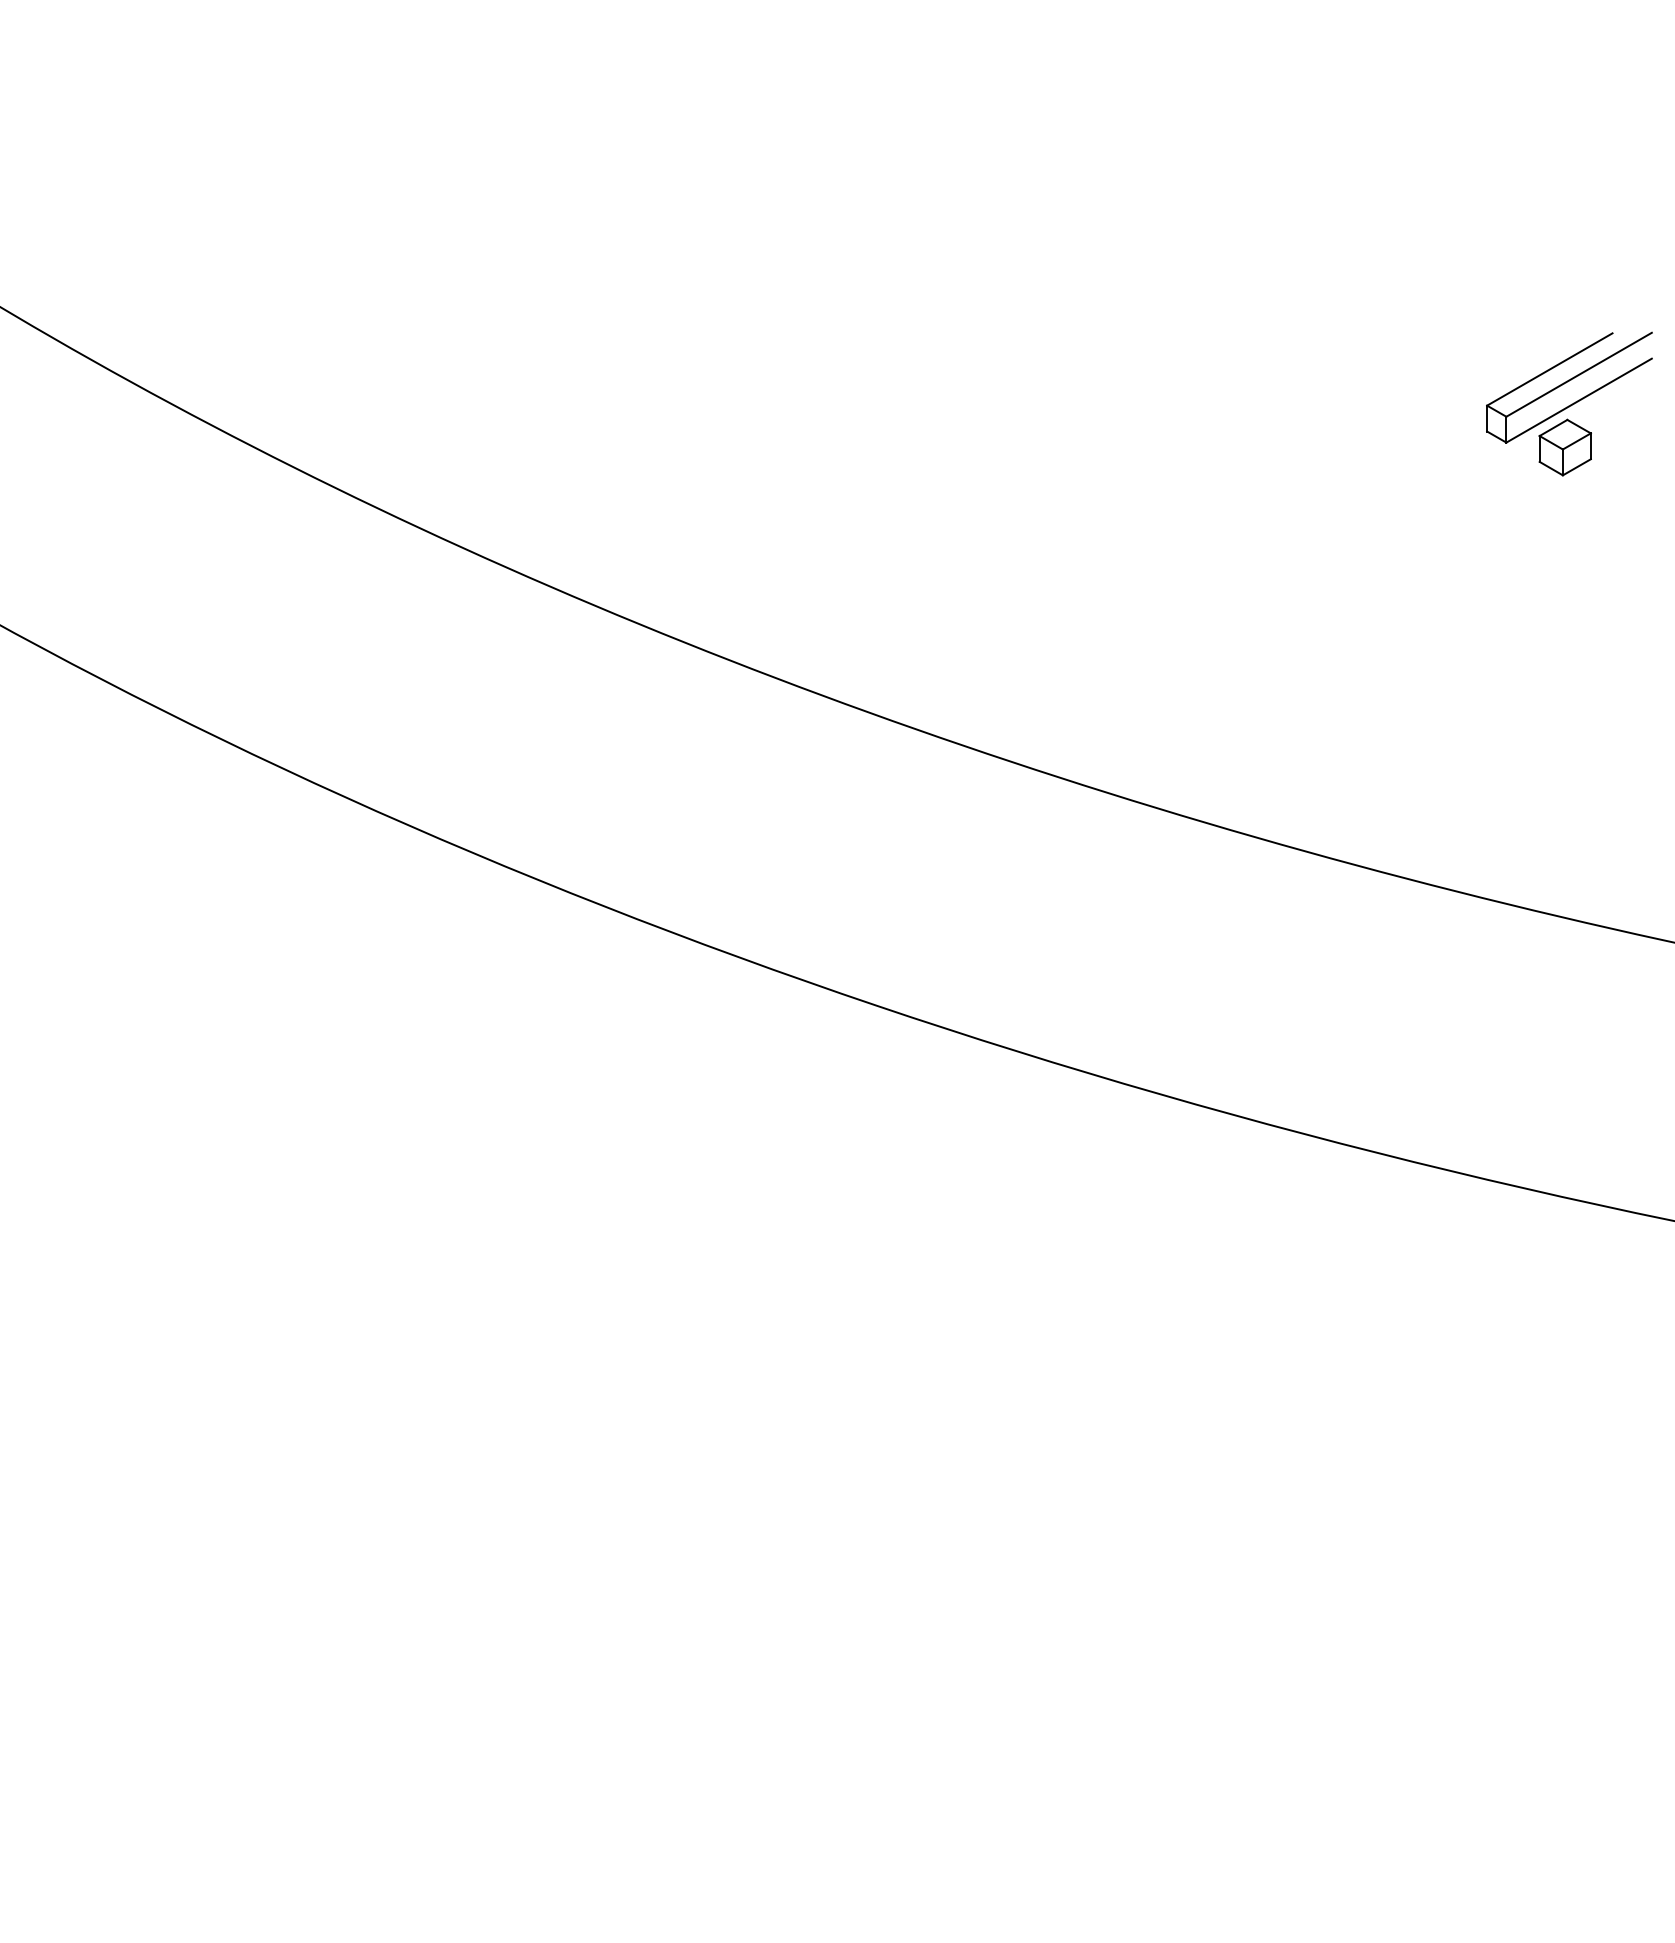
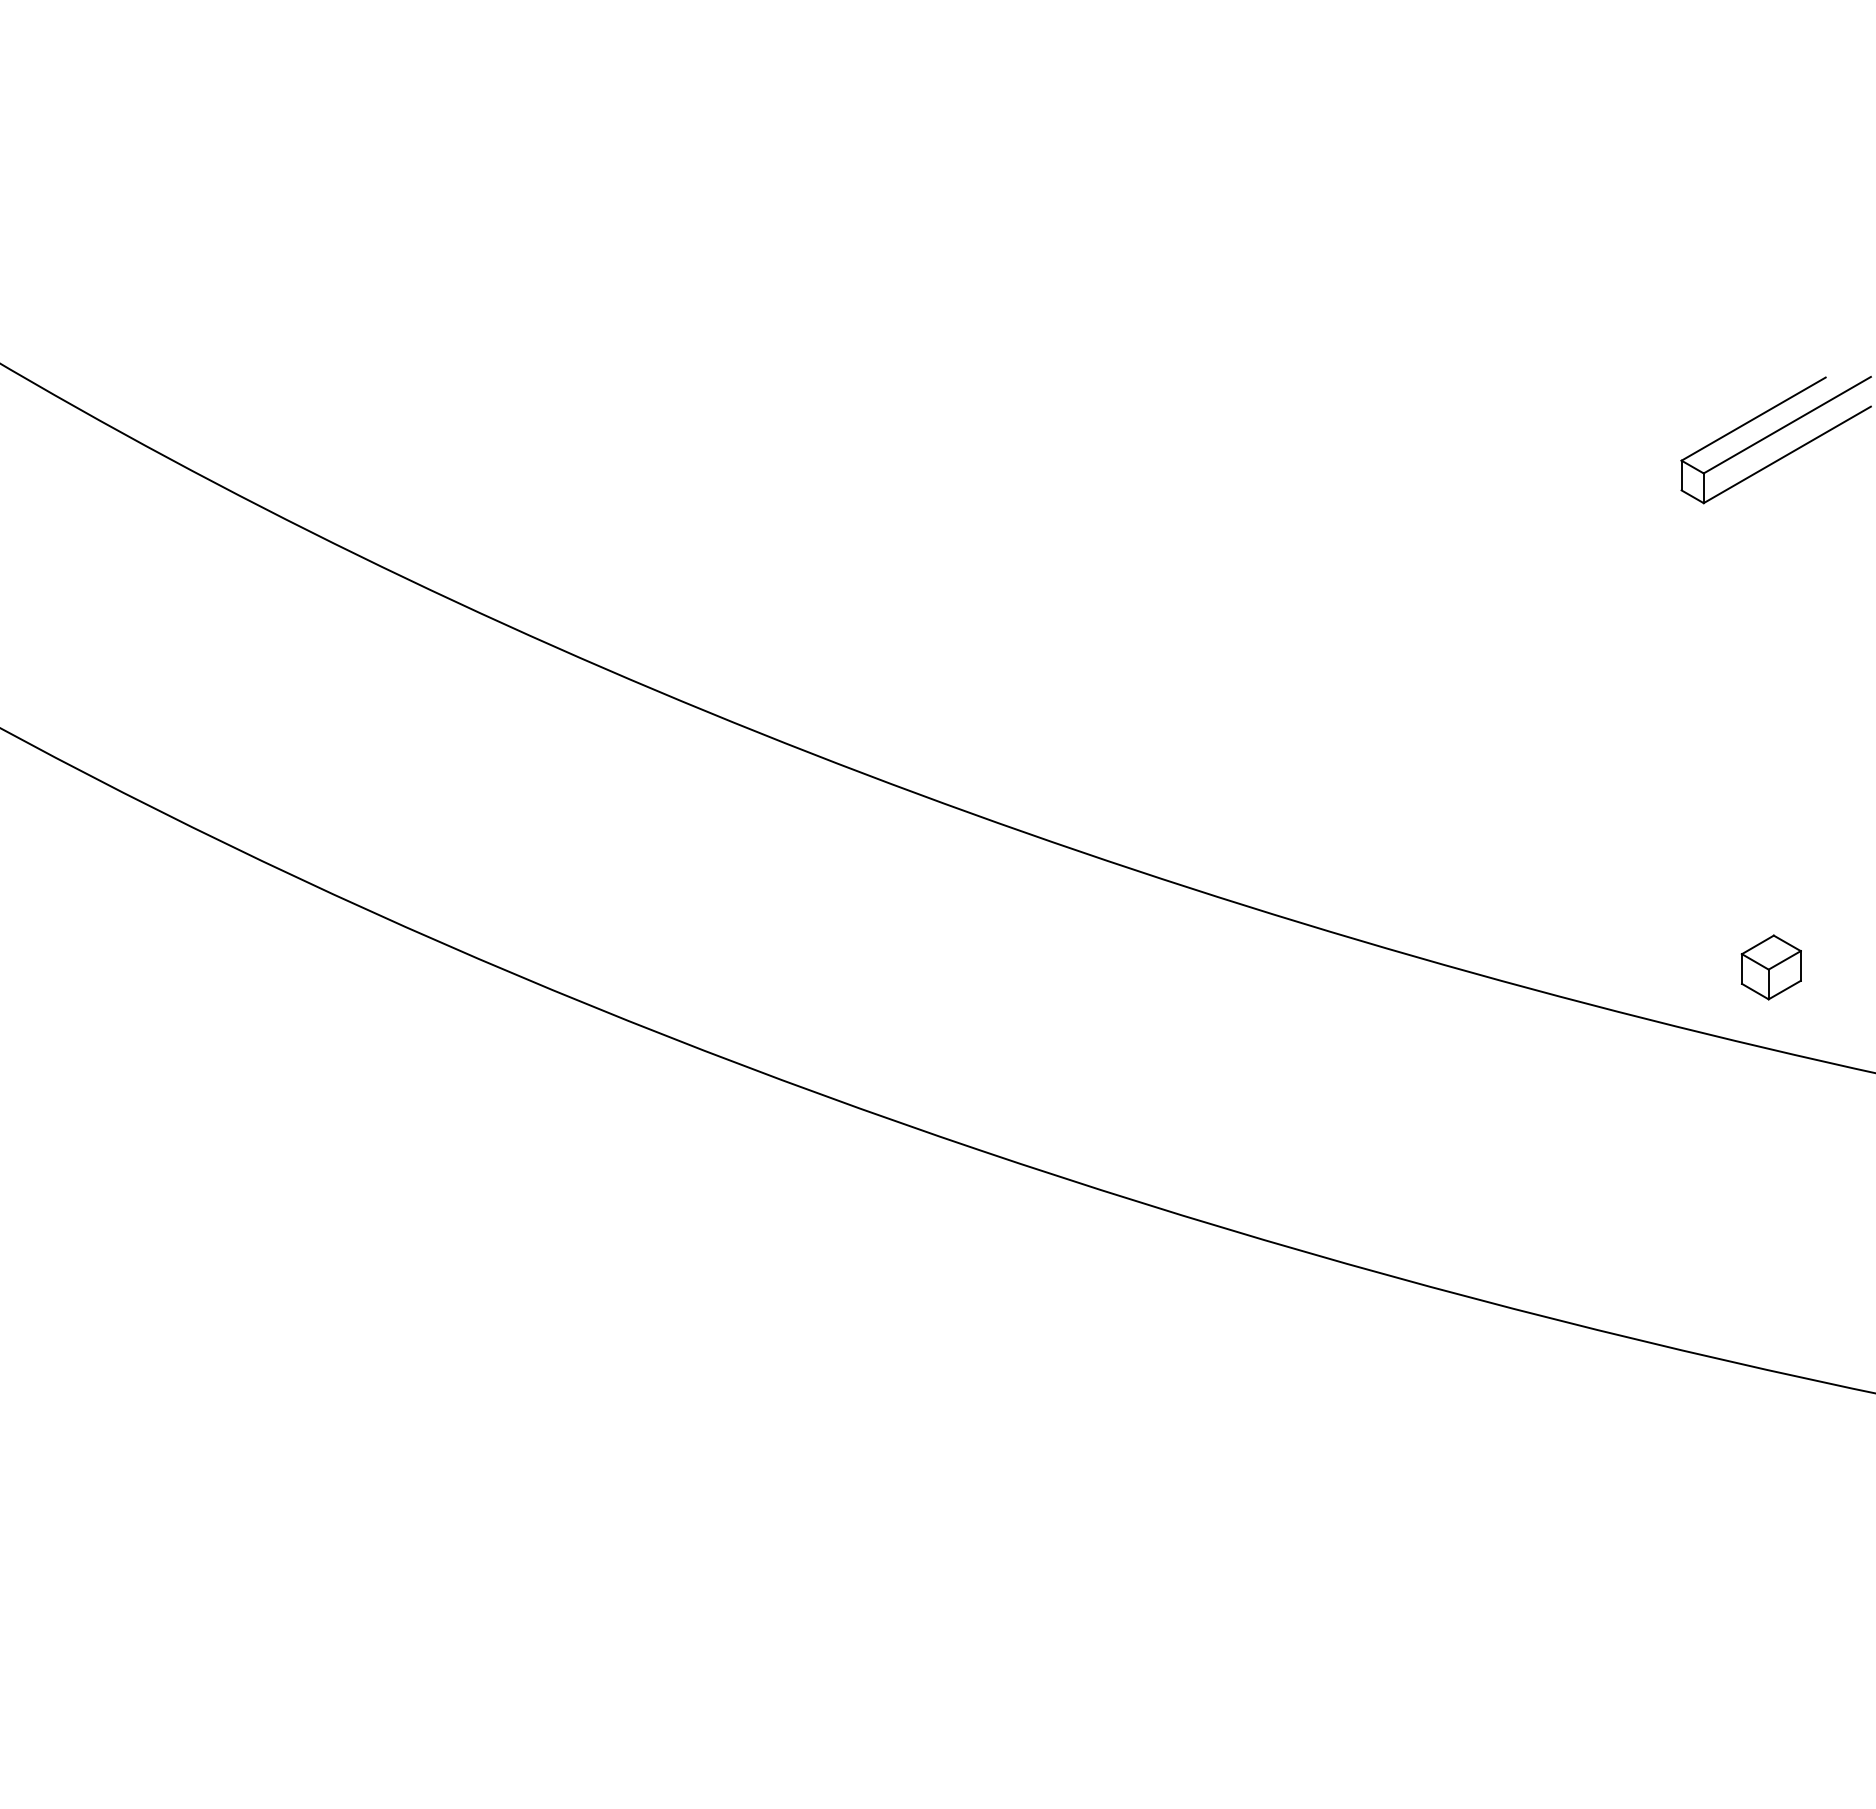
part: (1564, 447) -> (1770, 967), moved

